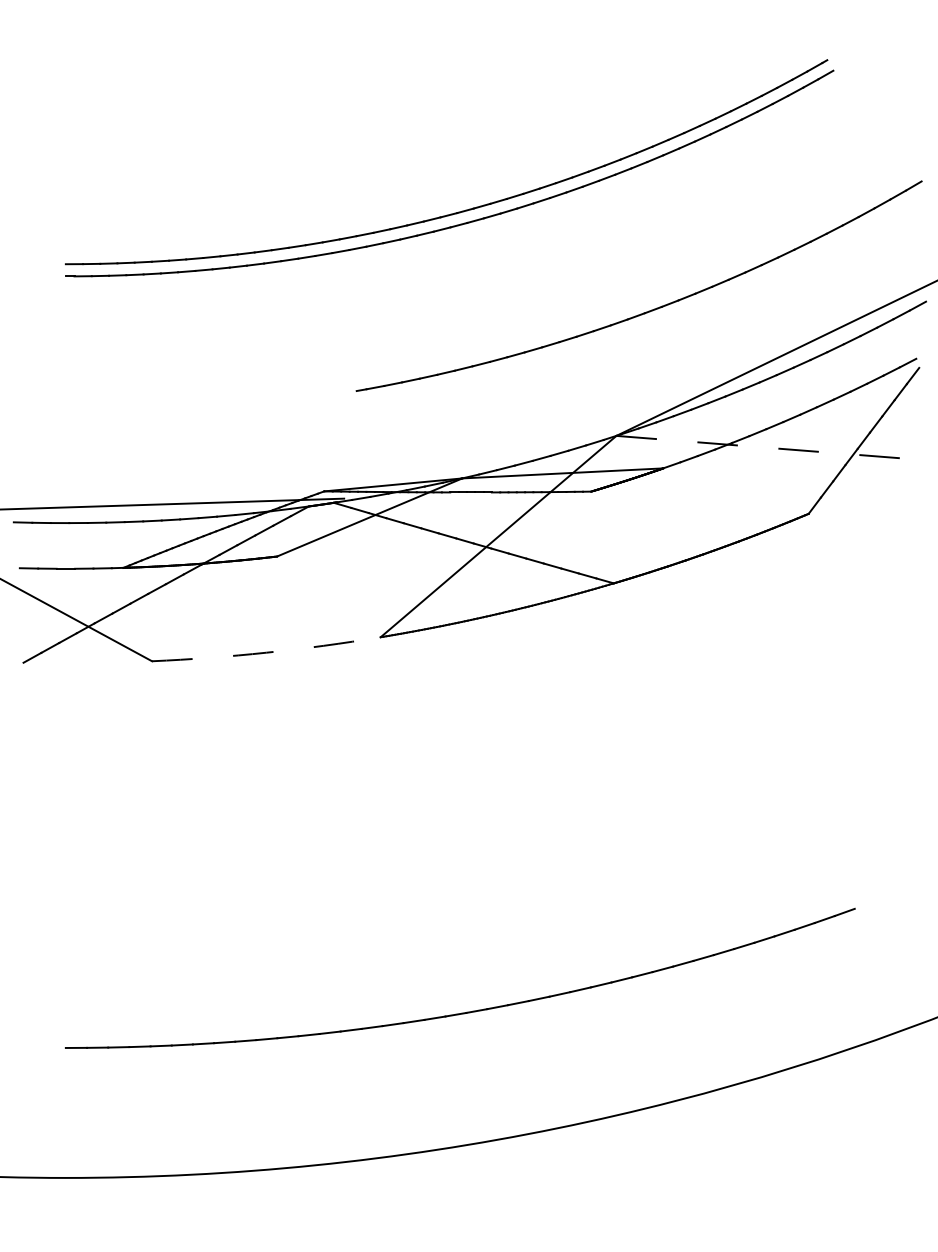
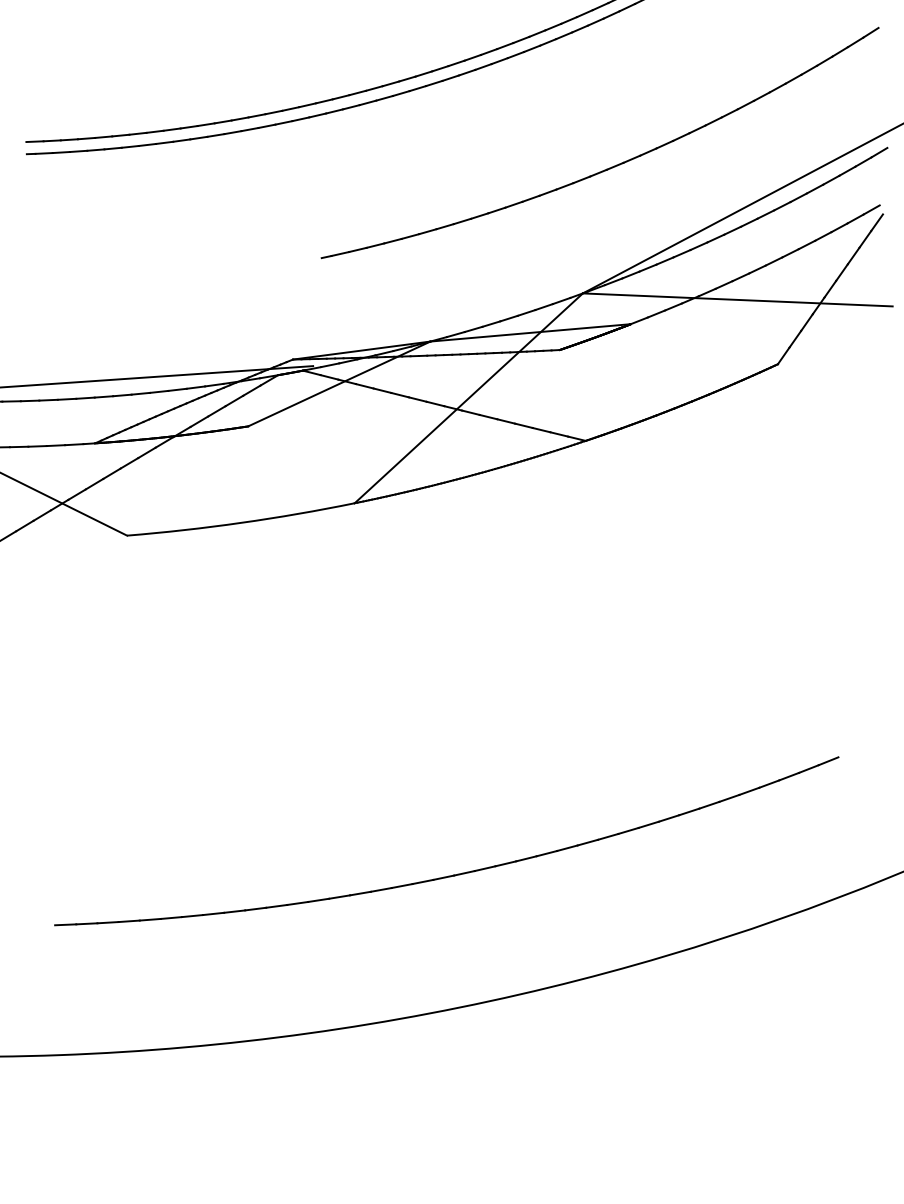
line: (771, 448) -> (738, 300), dashed -> solid
arc: (266, 652) -> (241, 522), dashed -> solid

